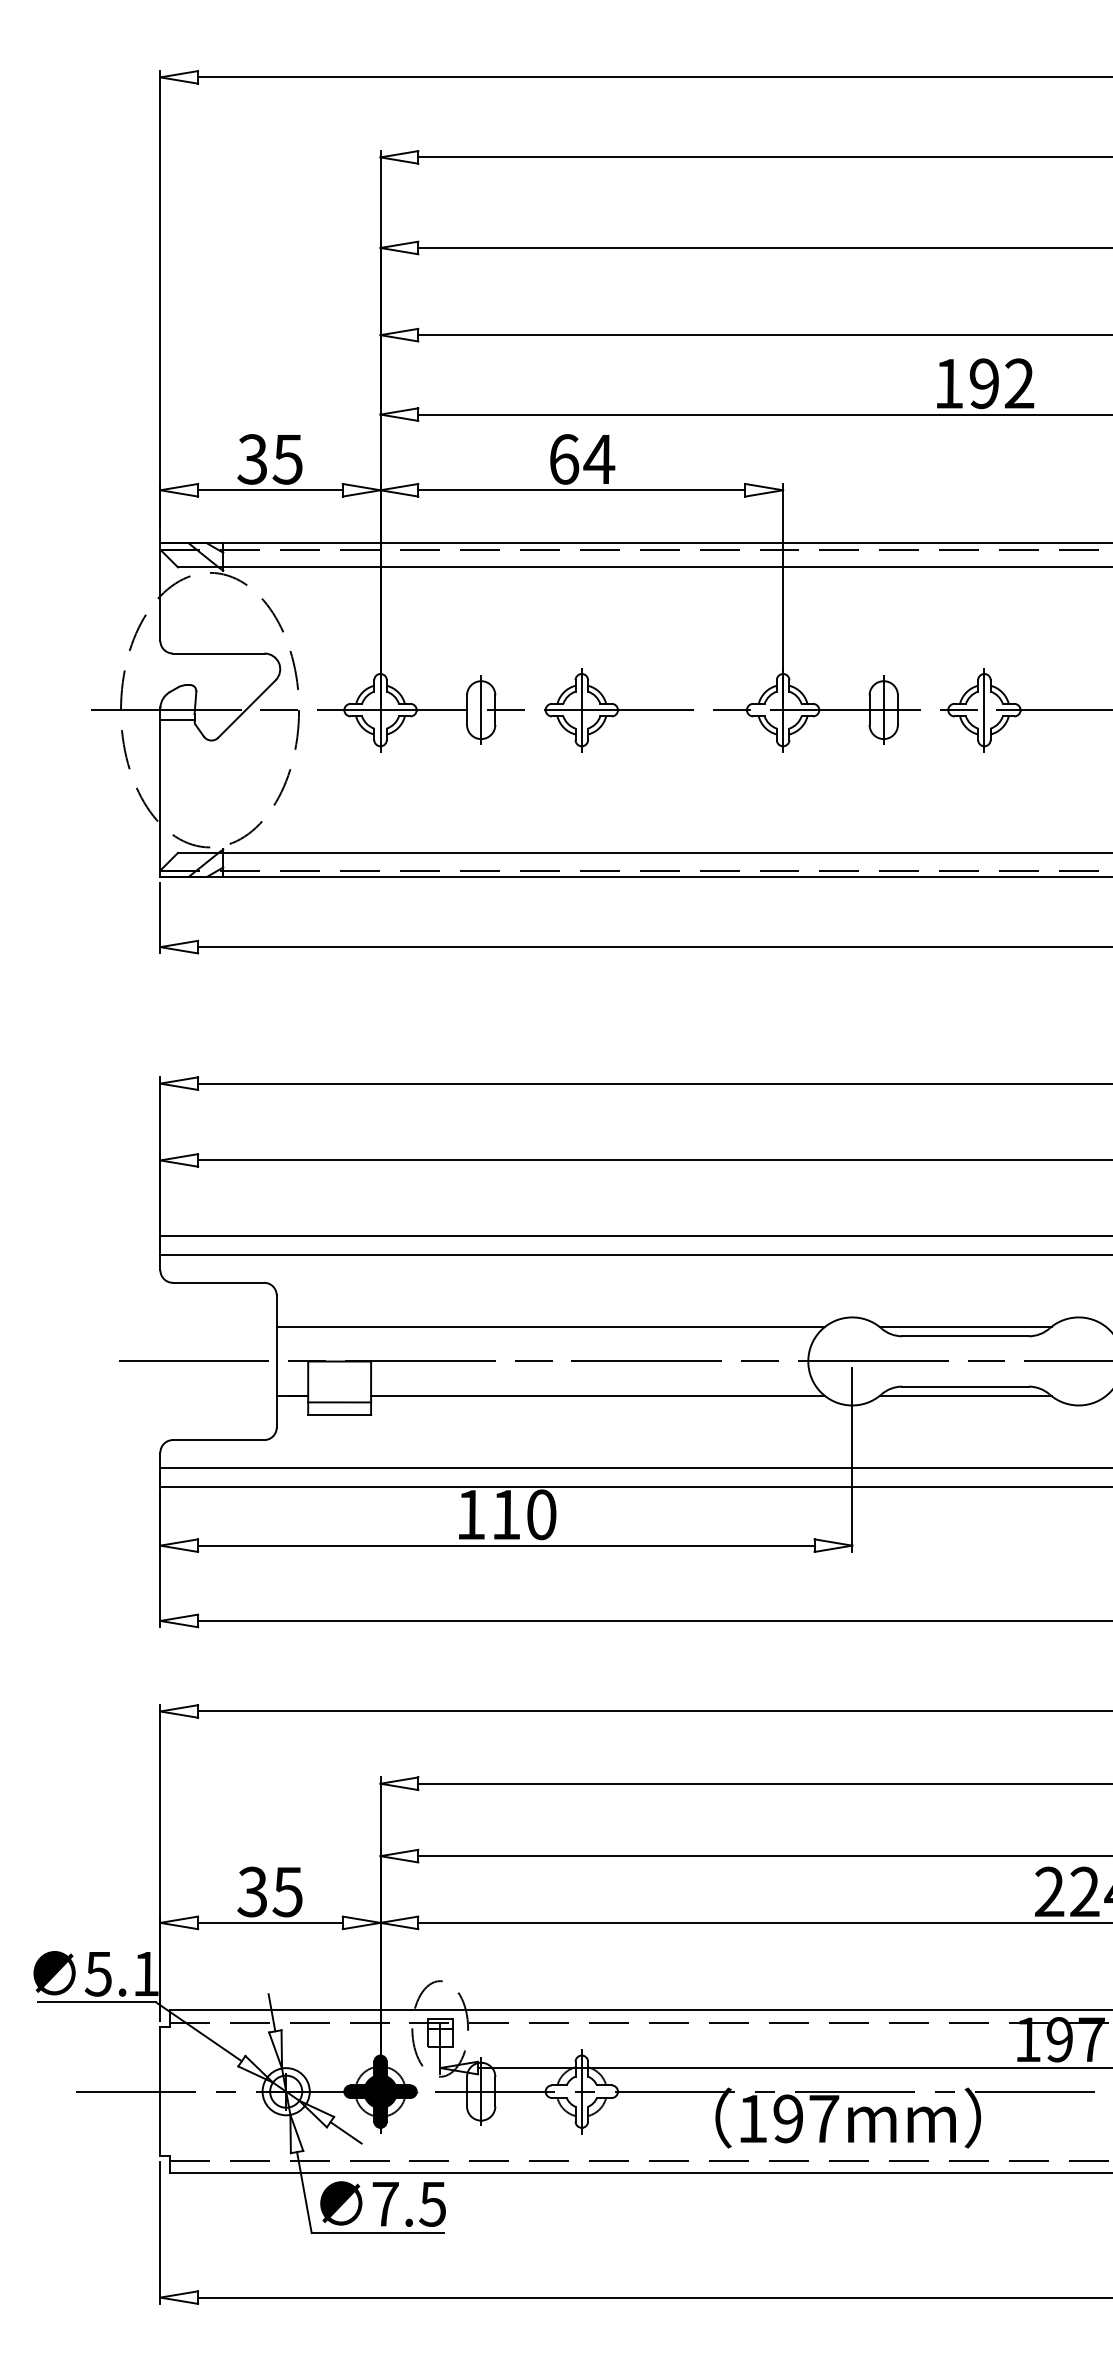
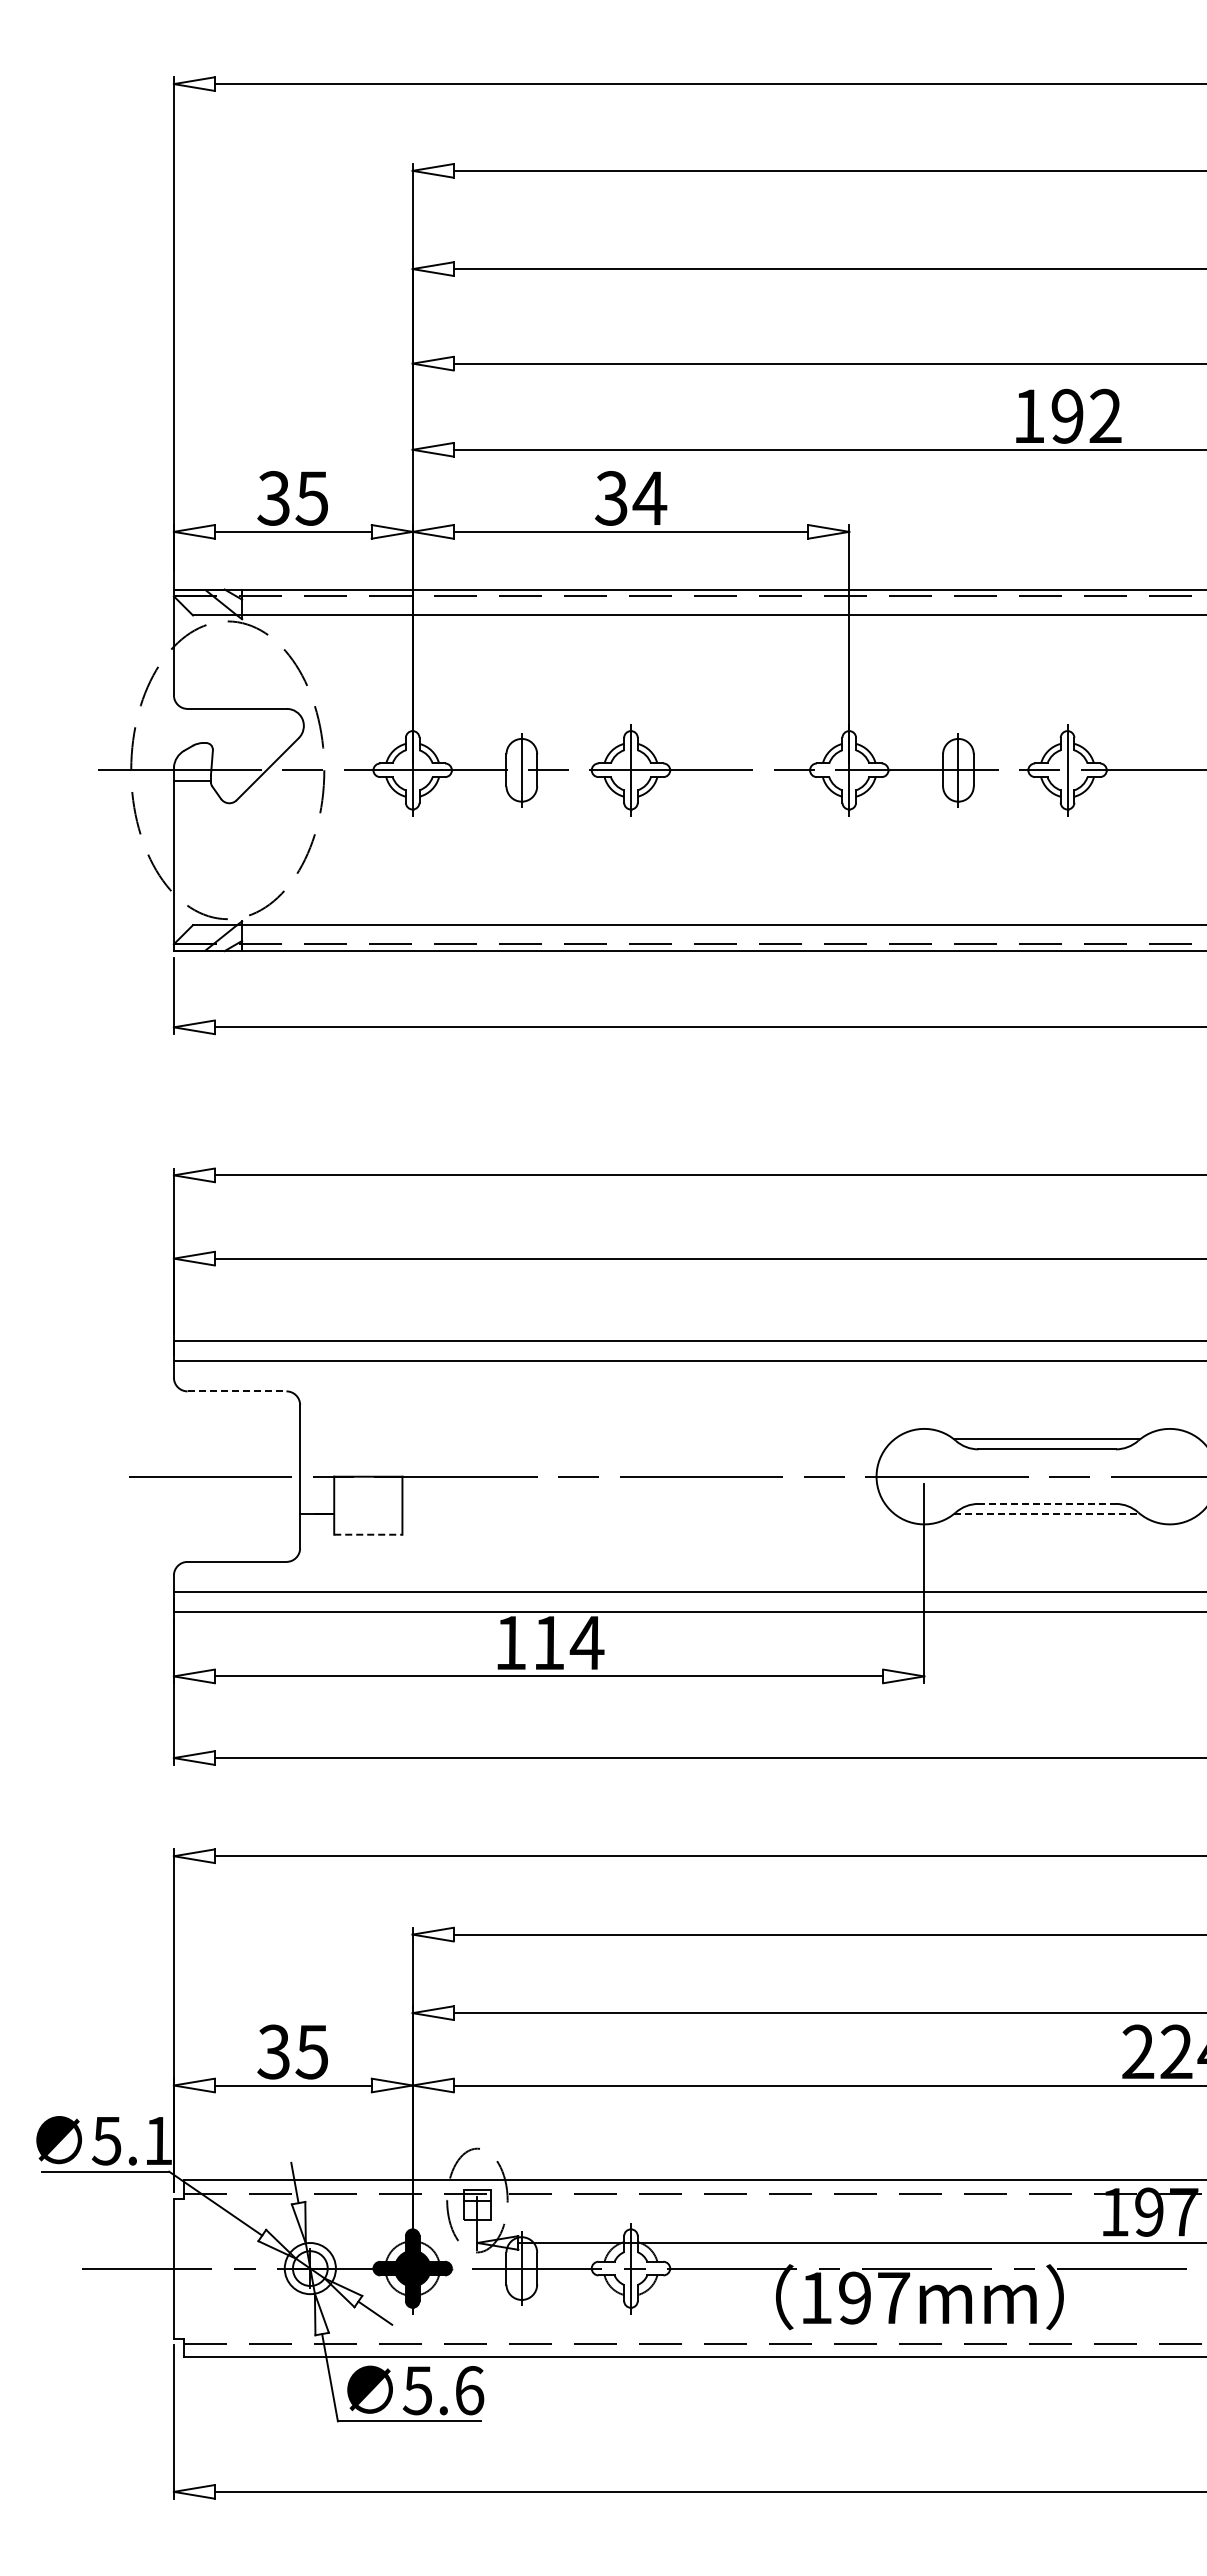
text: (563, 459) -> (611, 498), 64 -> 34
line: (219, 1282) -> (237, 1391), solid -> dashed
line: (550, 1327) -> (597, 1439), removed
line: (965, 1386) -> (1047, 1503), solid -> dashed
line: (597, 1396) -> (648, 1514), removed
line: (965, 1396) -> (1047, 1514), solid -> dashed
line: (339, 1402) -> (368, 1521), removed
line: (339, 1414) -> (368, 1534), solid -> dashed
text: (540, 1514) -> (586, 1642), 110 -> 114
text: (408, 2204) -> (443, 2390), 7.5 -> 5.6

